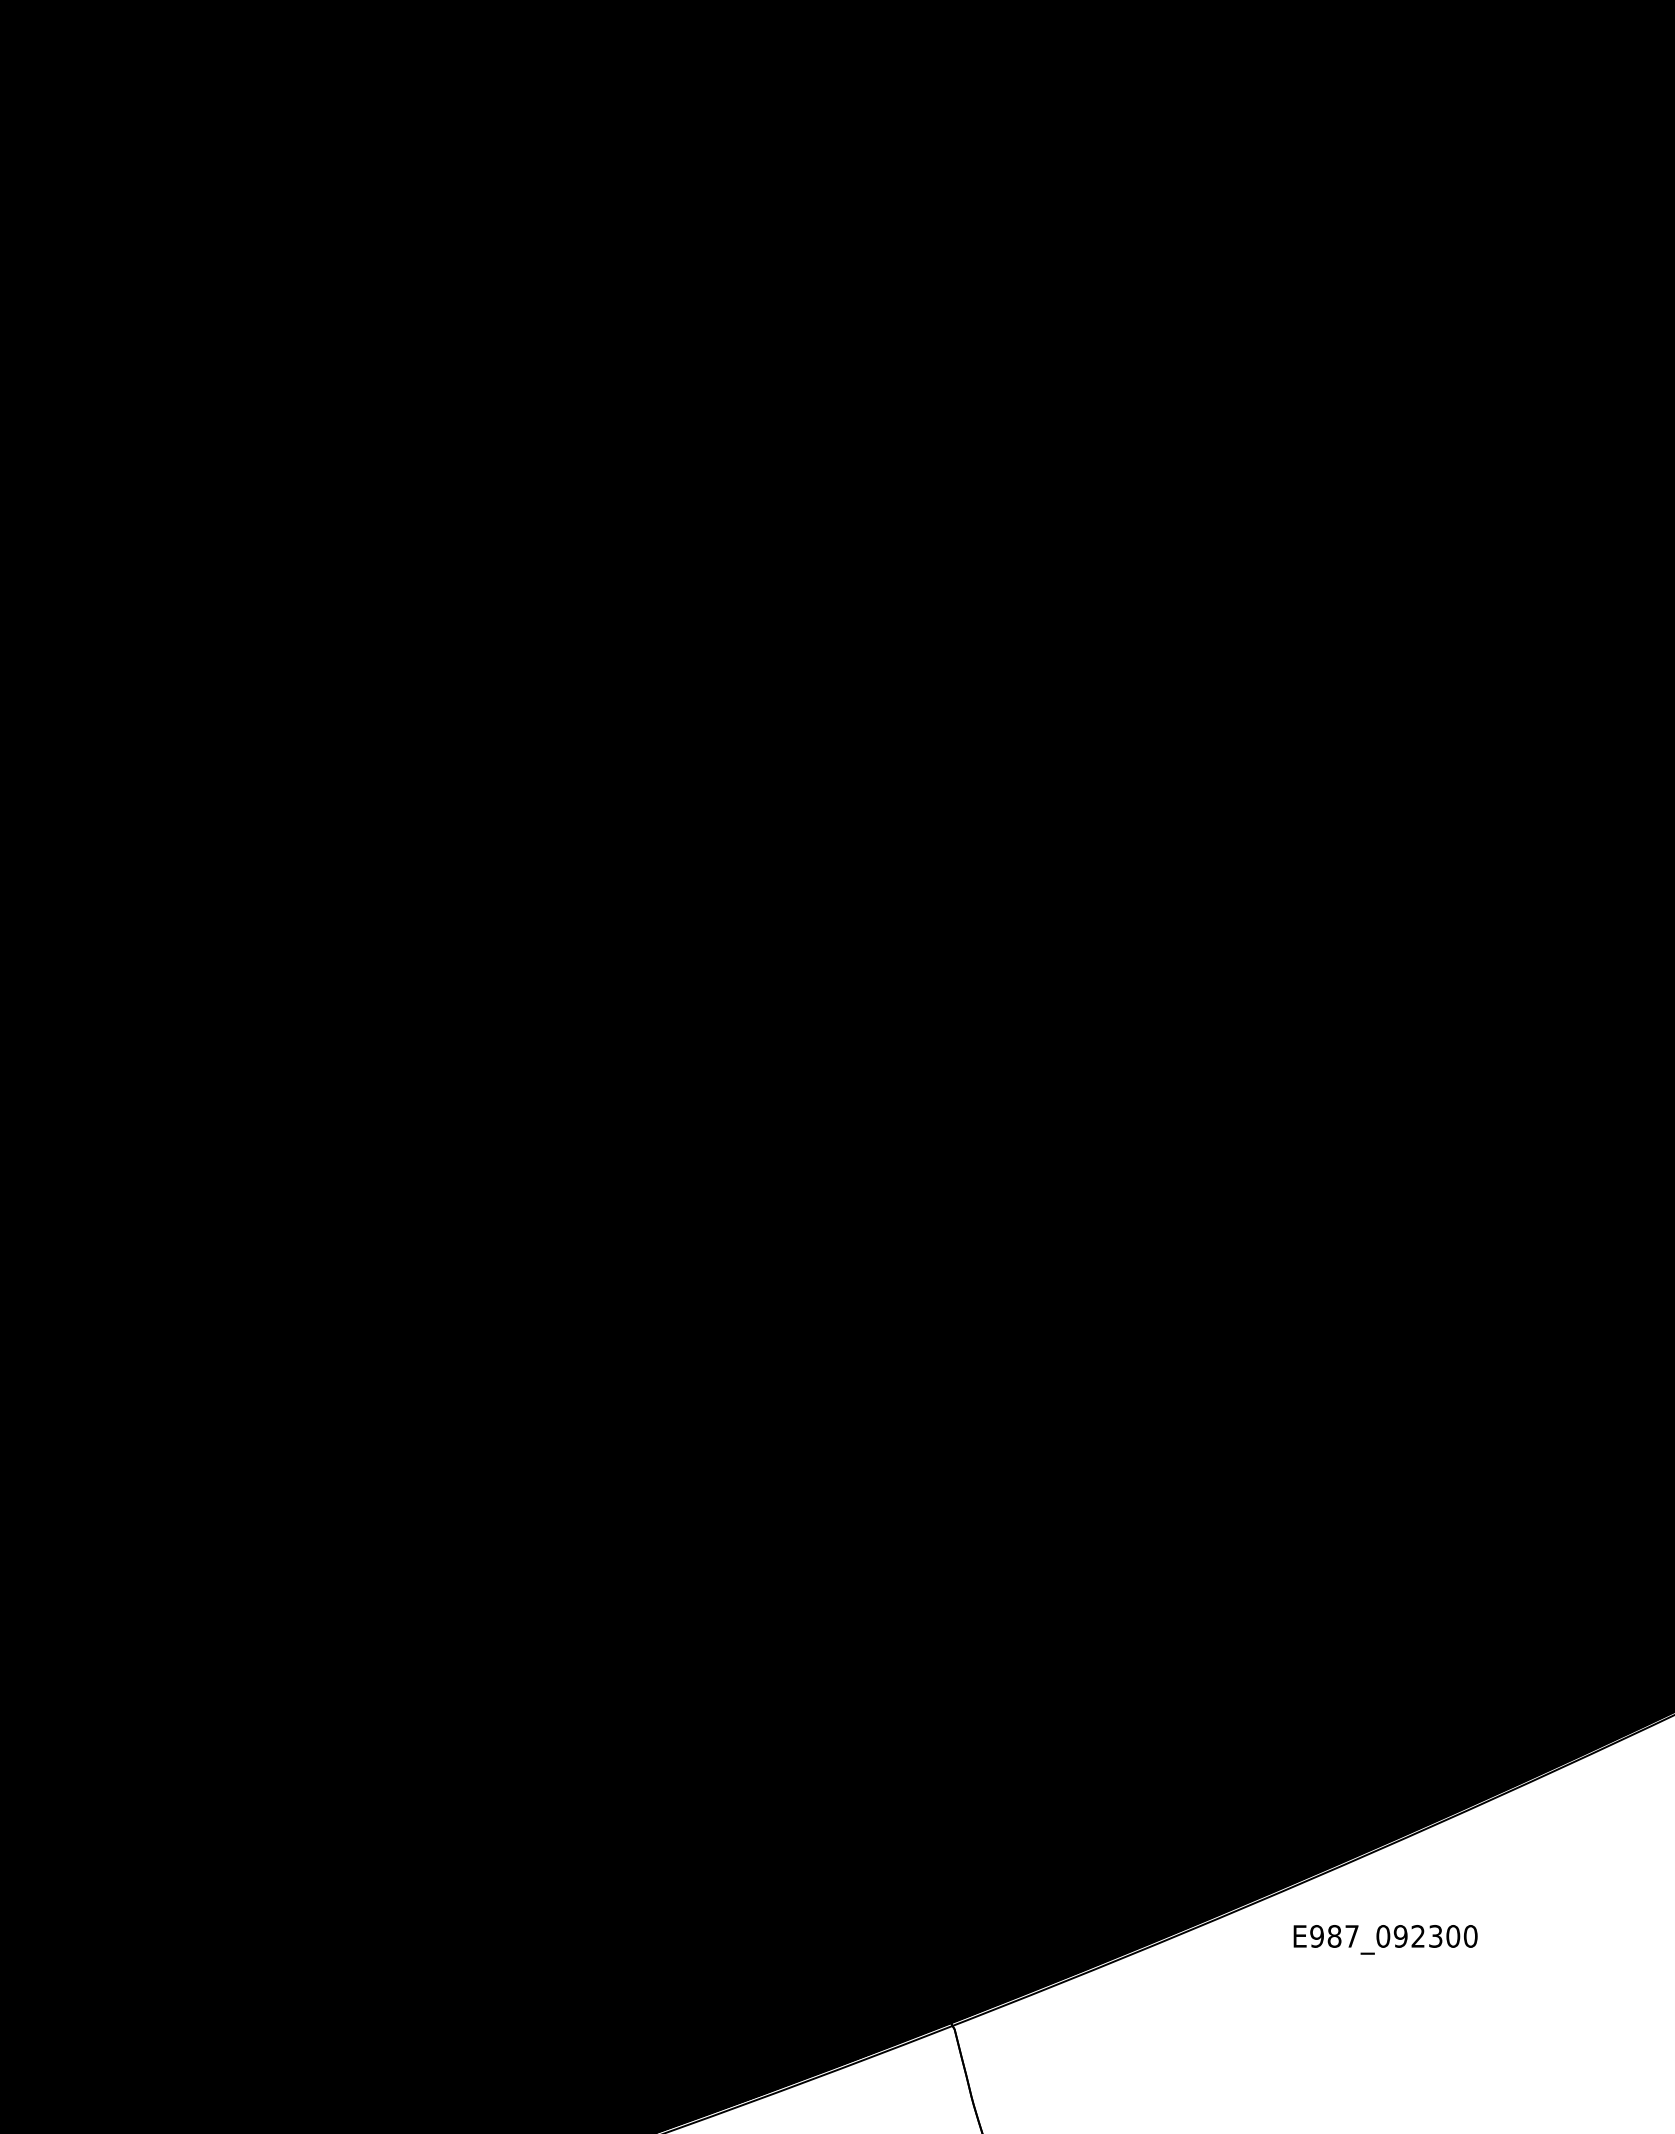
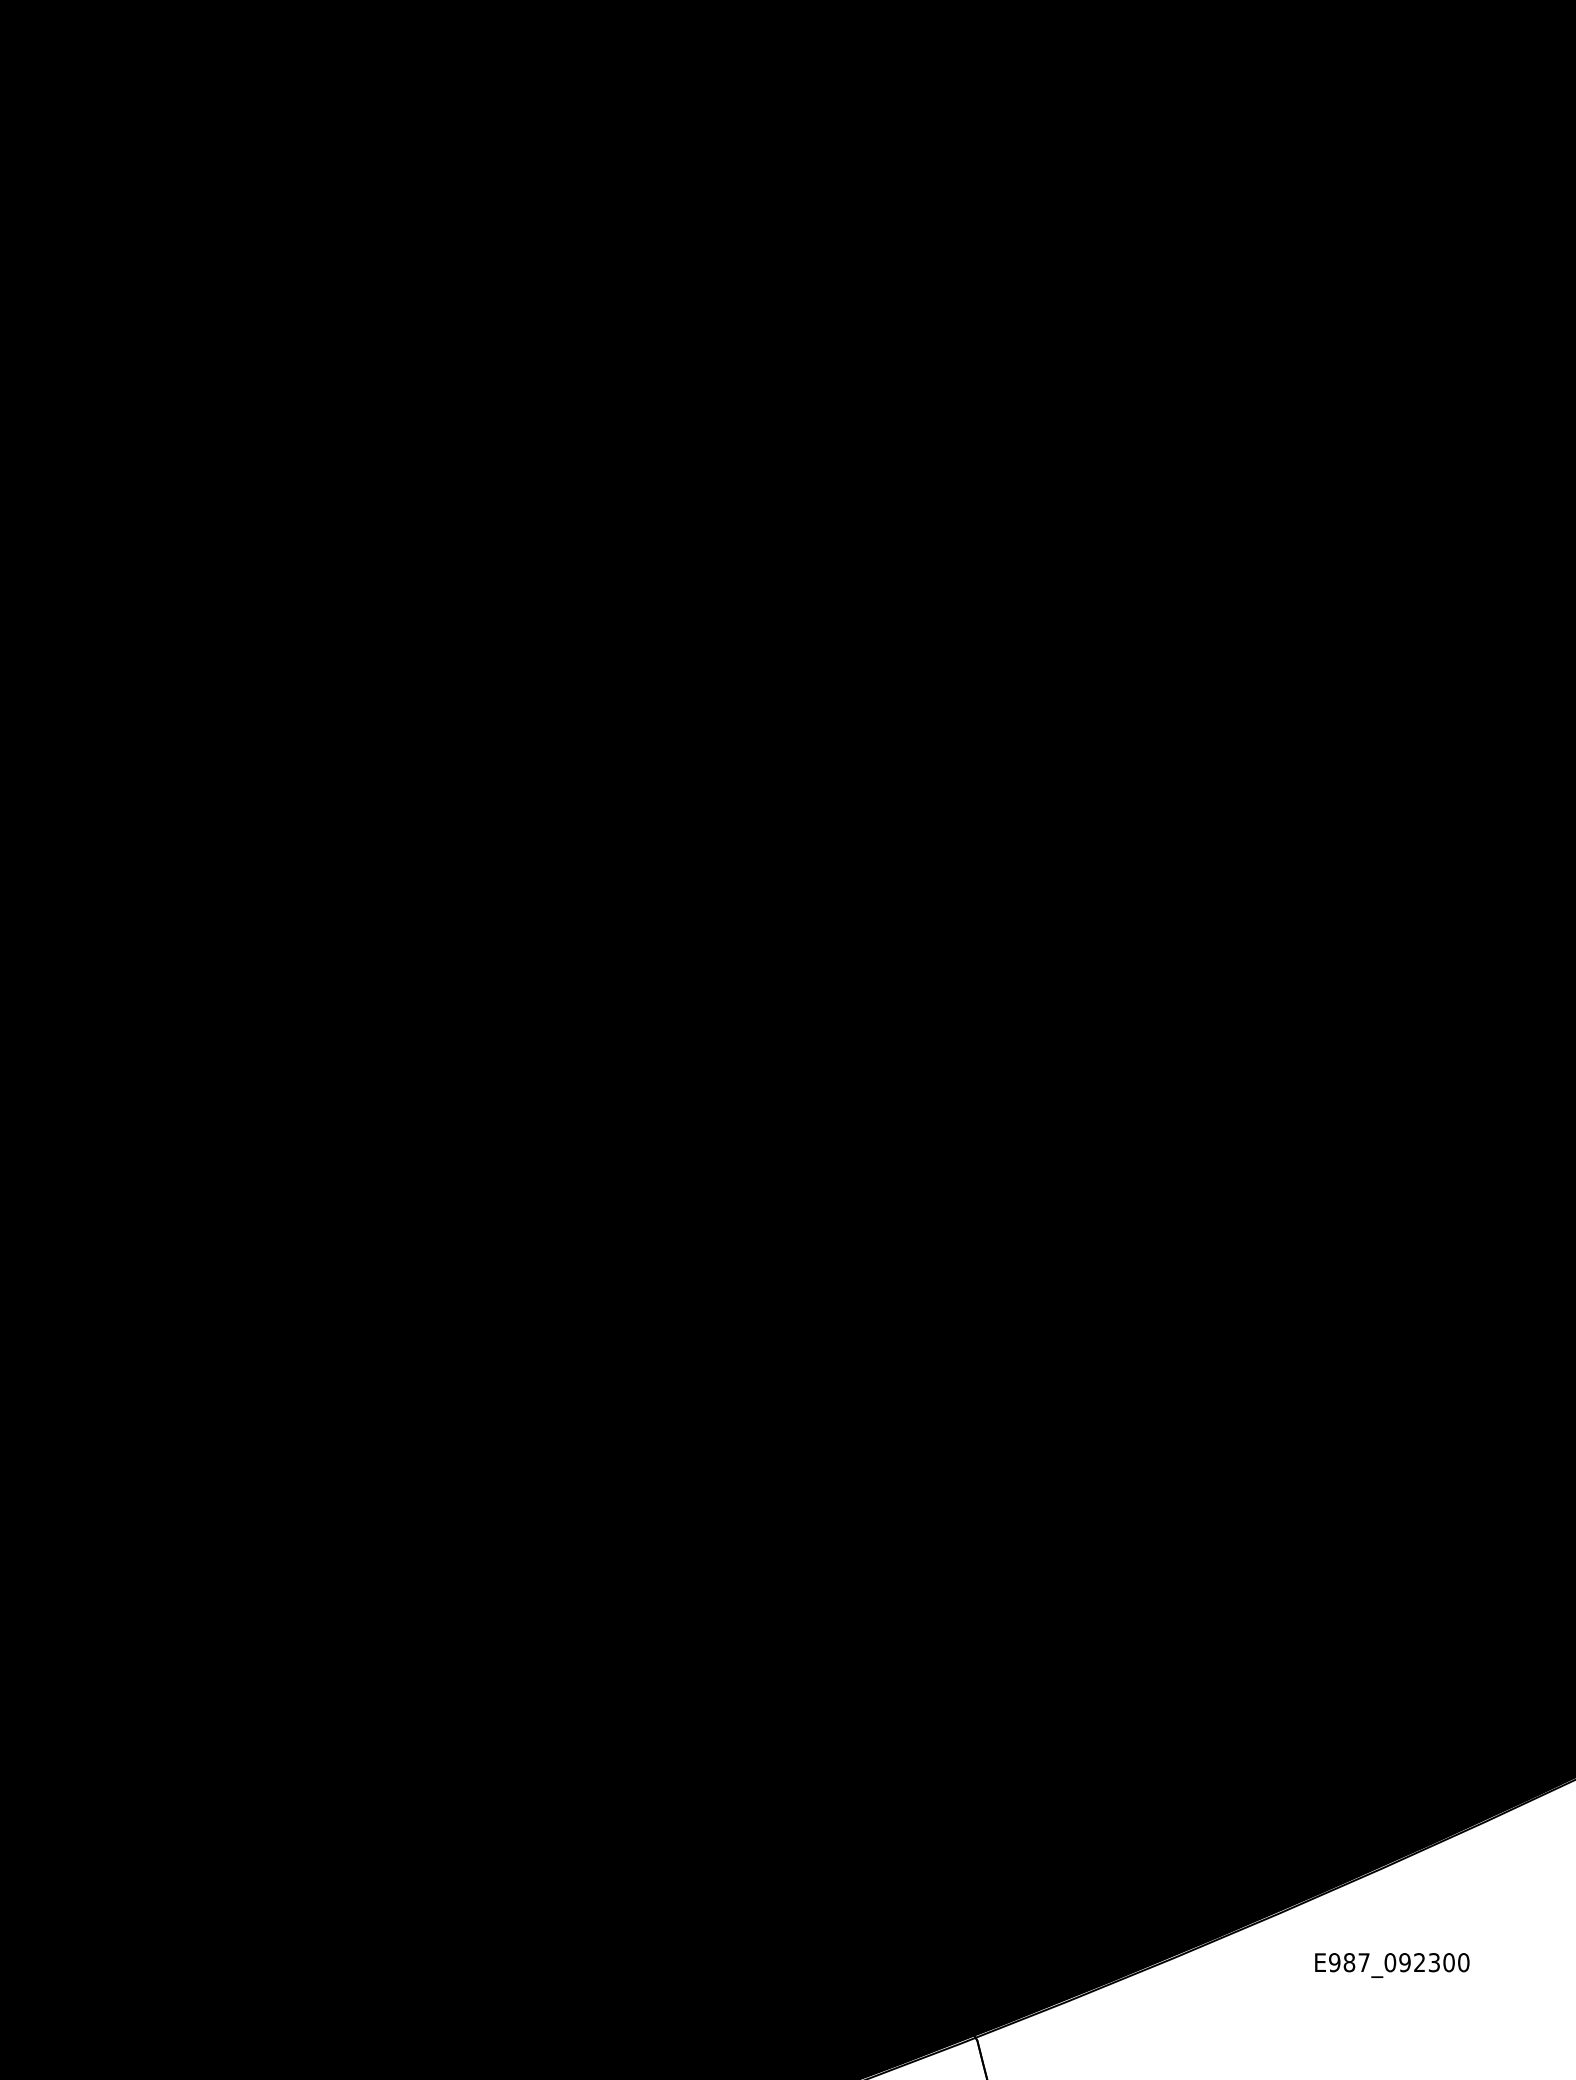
text: (1385, 1939) -> (1392, 1965), moved

